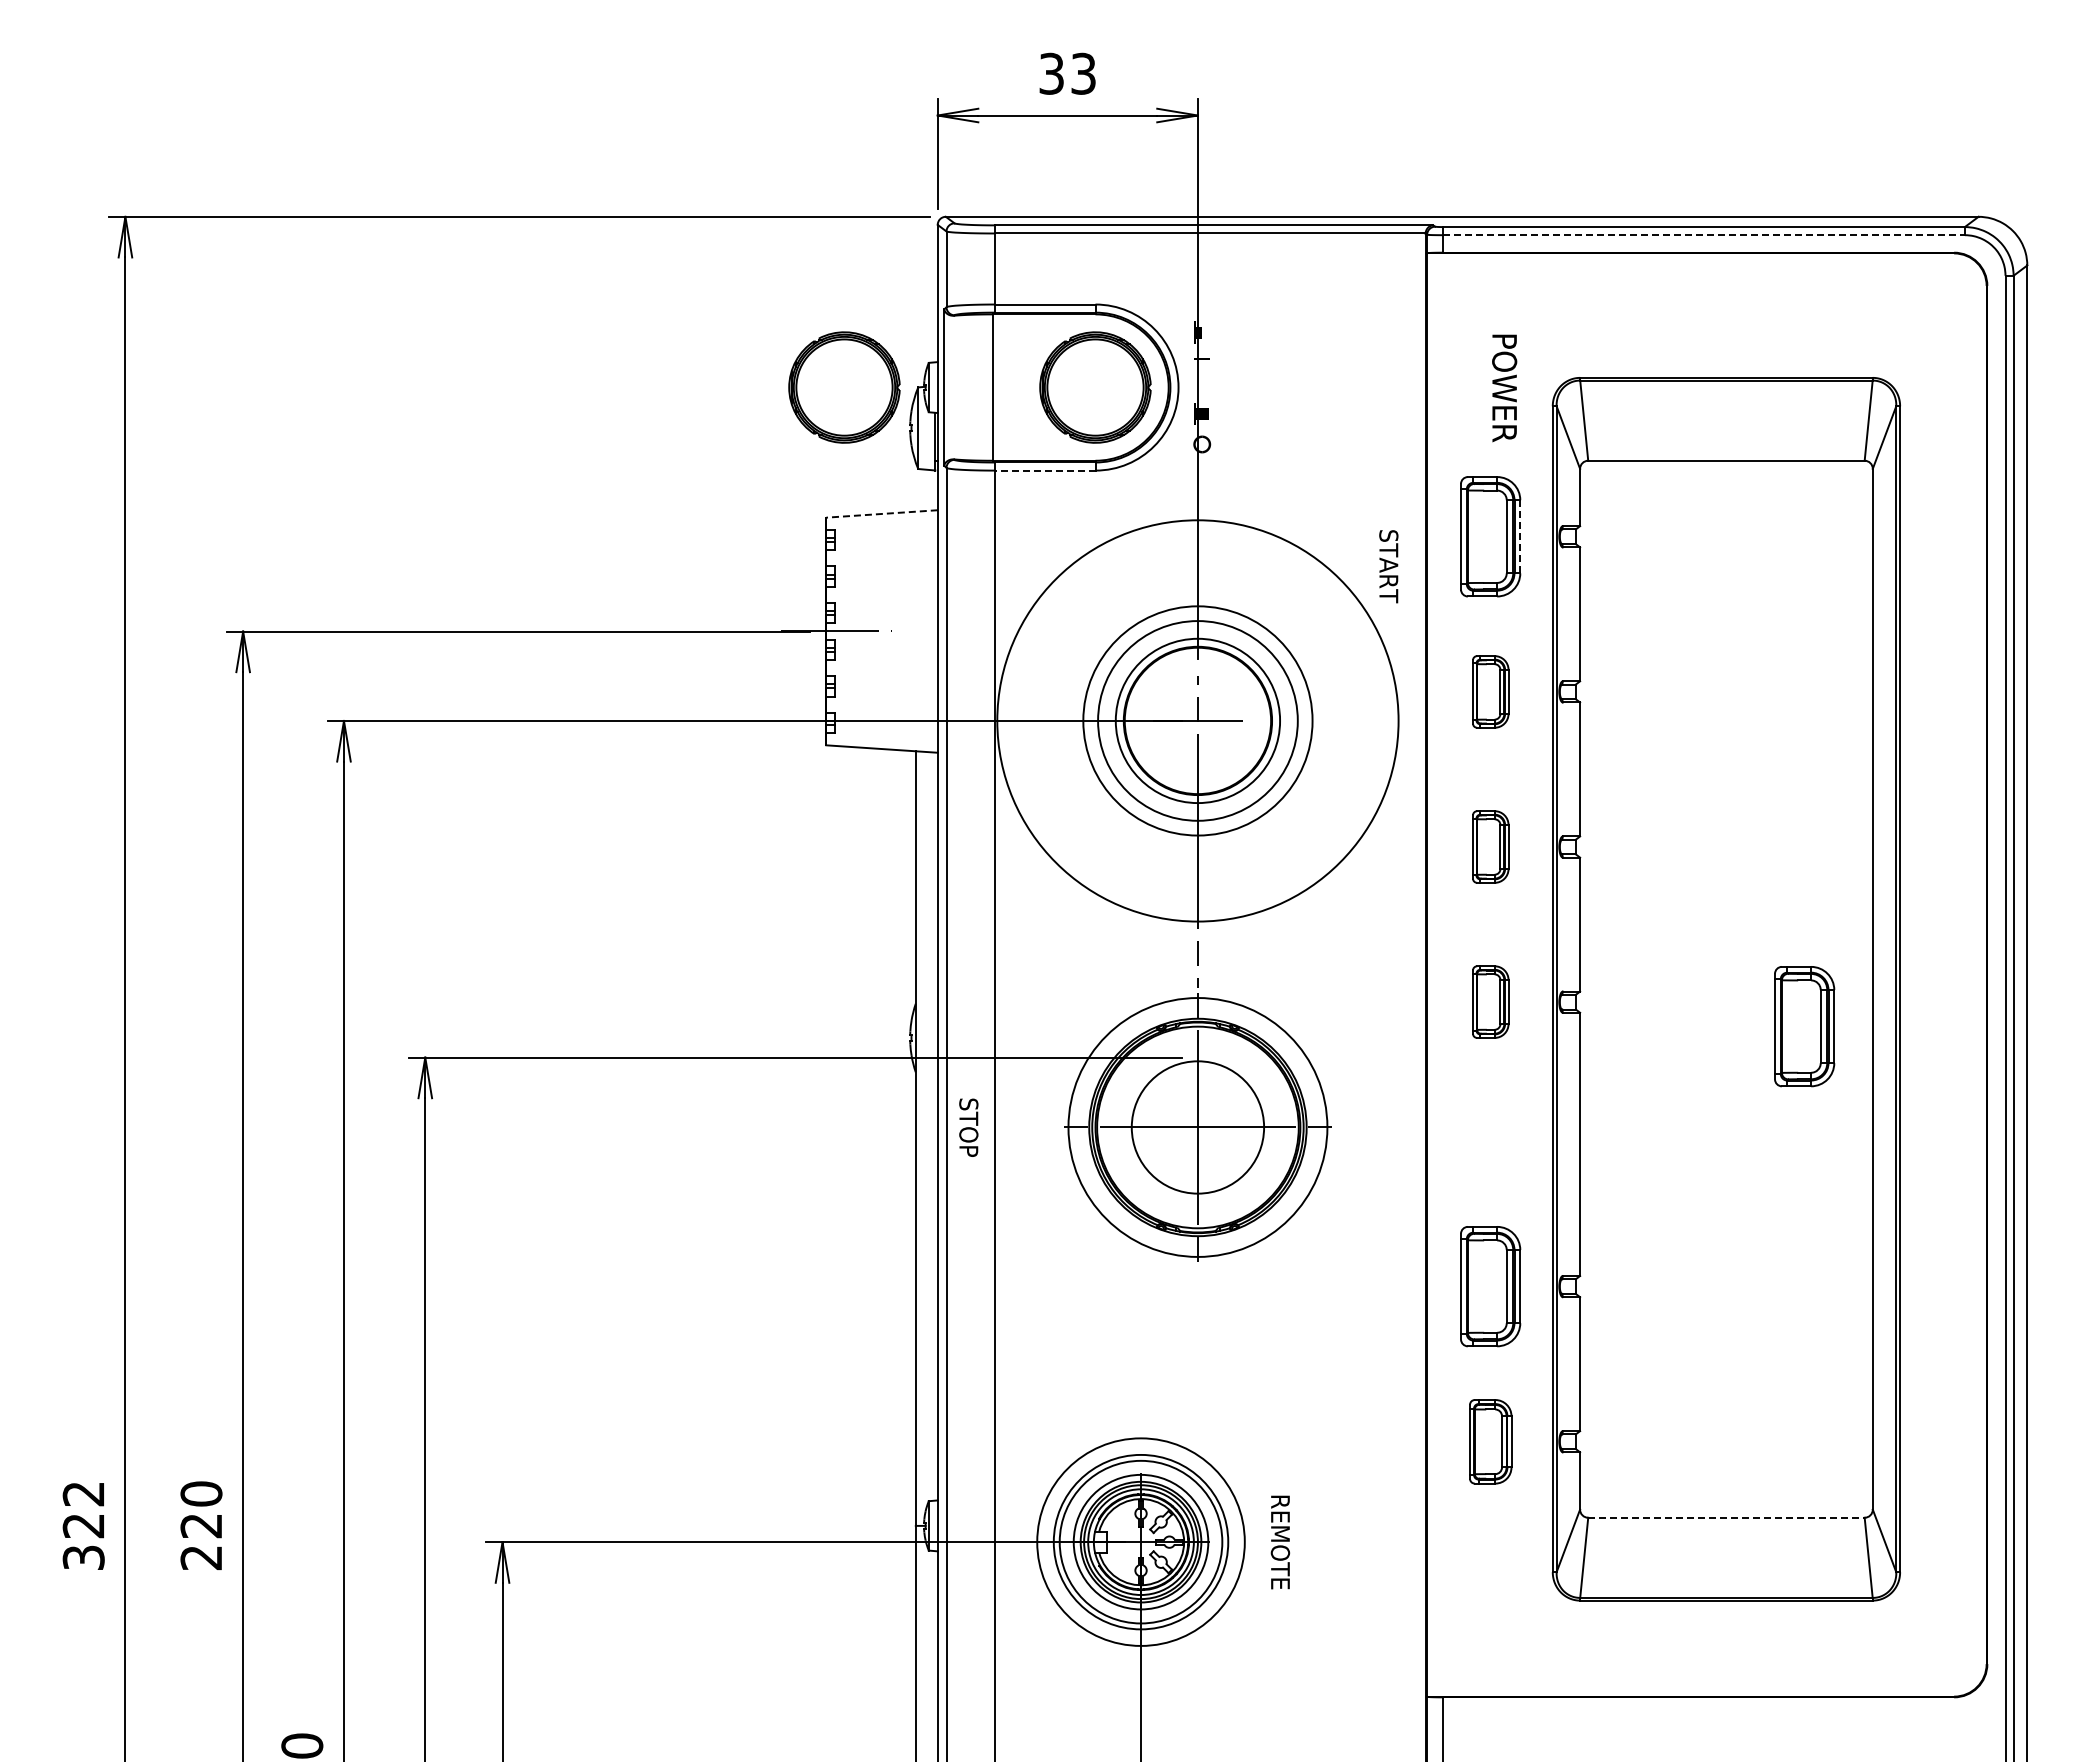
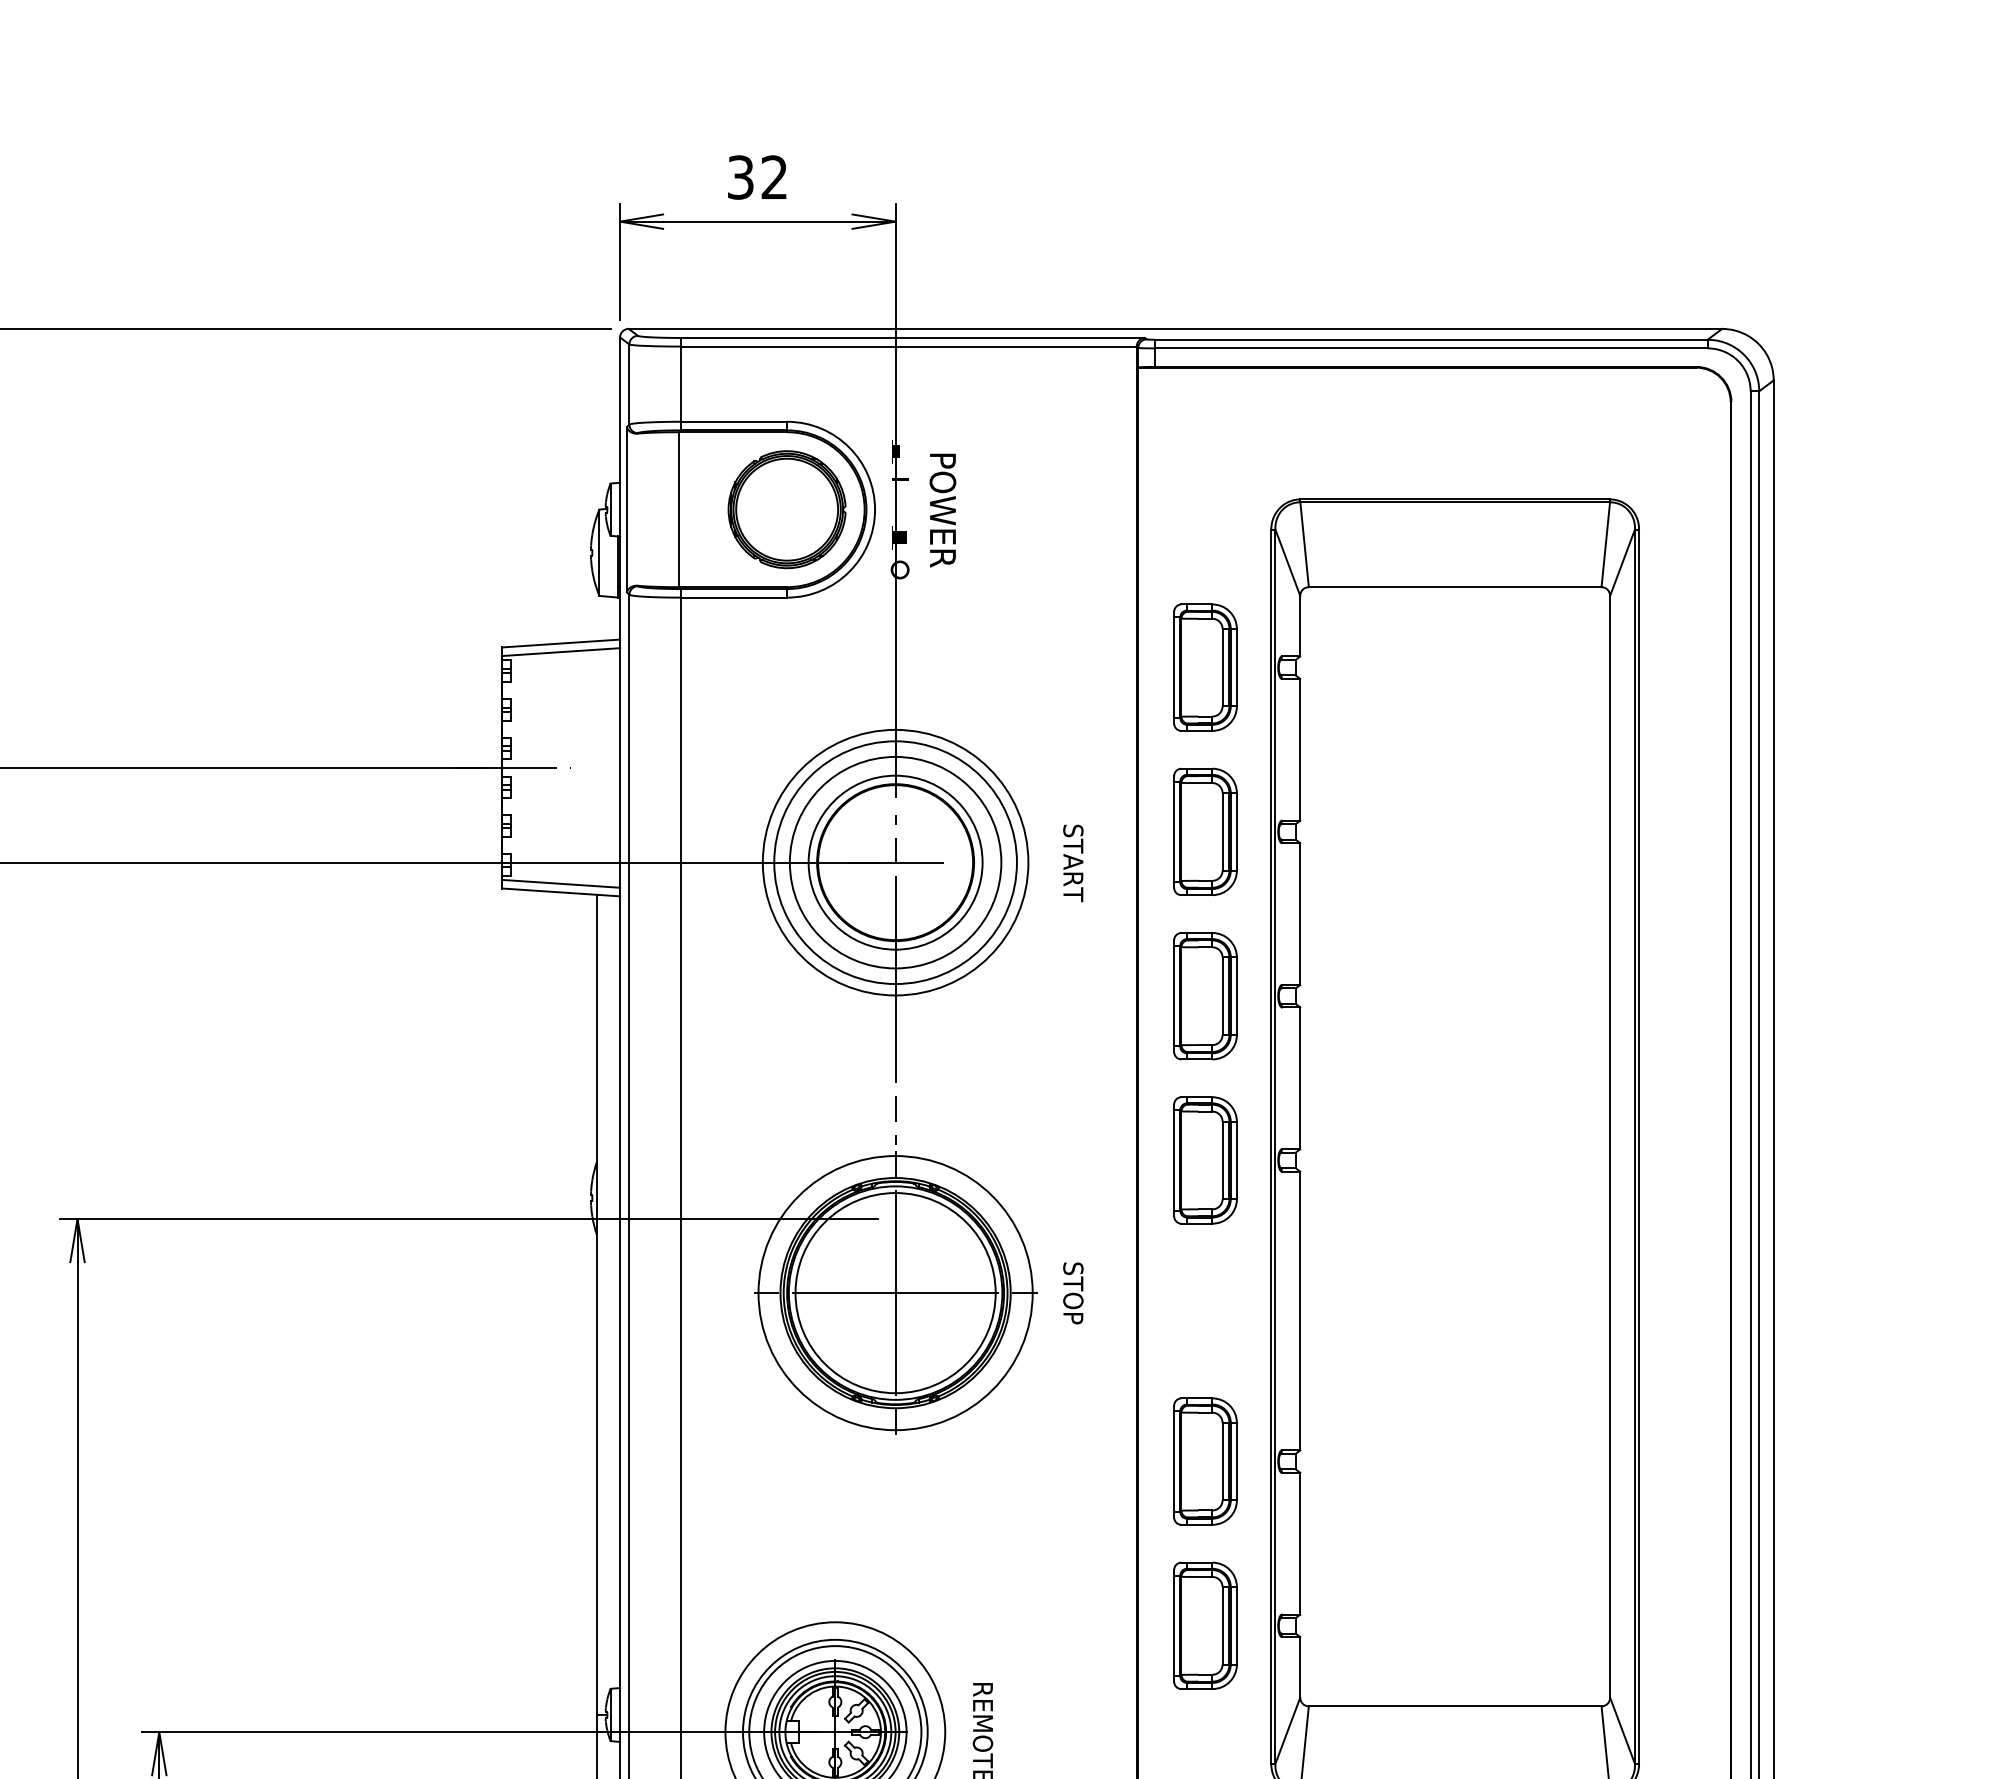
text: (1083, 73) -> (774, 177), 33 -> 32
line: (1704, 235) -> (1431, 348), dashed -> solid
part: (844, 387) -> (521, 509), removed
text: (1504, 388) -> (942, 510), moved
line: (1044, 470) -> (733, 597), dashed -> solid
line: (882, 513) -> (561, 643), dashed -> solid
line: (881, 521) -> (560, 651), added
line: (1520, 536) -> (1237, 667), dashed -> solid
text: (1388, 566) -> (1073, 863), moved
part: (1490, 691) -> (1205, 831), size x1.67
circle: (1197, 720) -> (895, 862), size x0.62
line: (881, 740) -> (560, 883), added
part: (1490, 846) -> (1205, 995), size x1.67
part: (1490, 1001) -> (1205, 1159), size x1.67
part: (1804, 1026) -> (1537, 1186), removed
text: (968, 1127) -> (1073, 1293), moved
circle: (1197, 1127) -> (895, 1293), size x1.43
part: (1490, 1441) -> (1205, 1625), size x1.43
line: (1726, 1517) -> (1455, 1706), dashed -> solid

